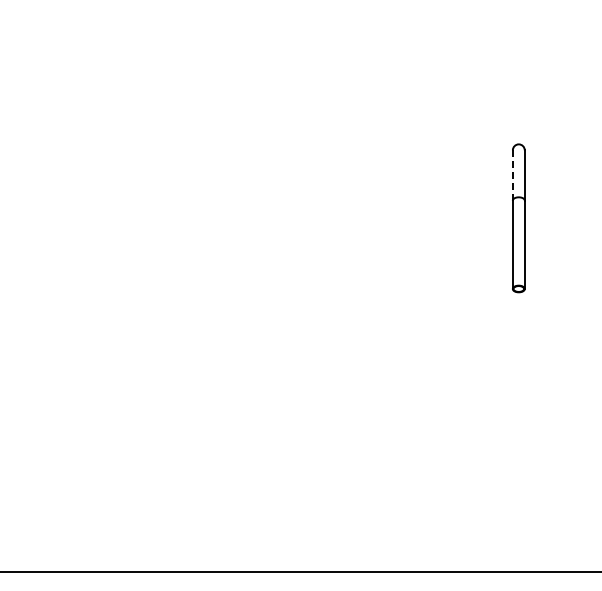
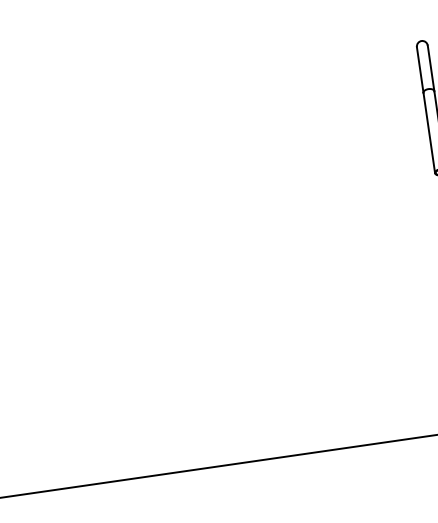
line: (512, 175) -> (419, 70), dashed -> solid

